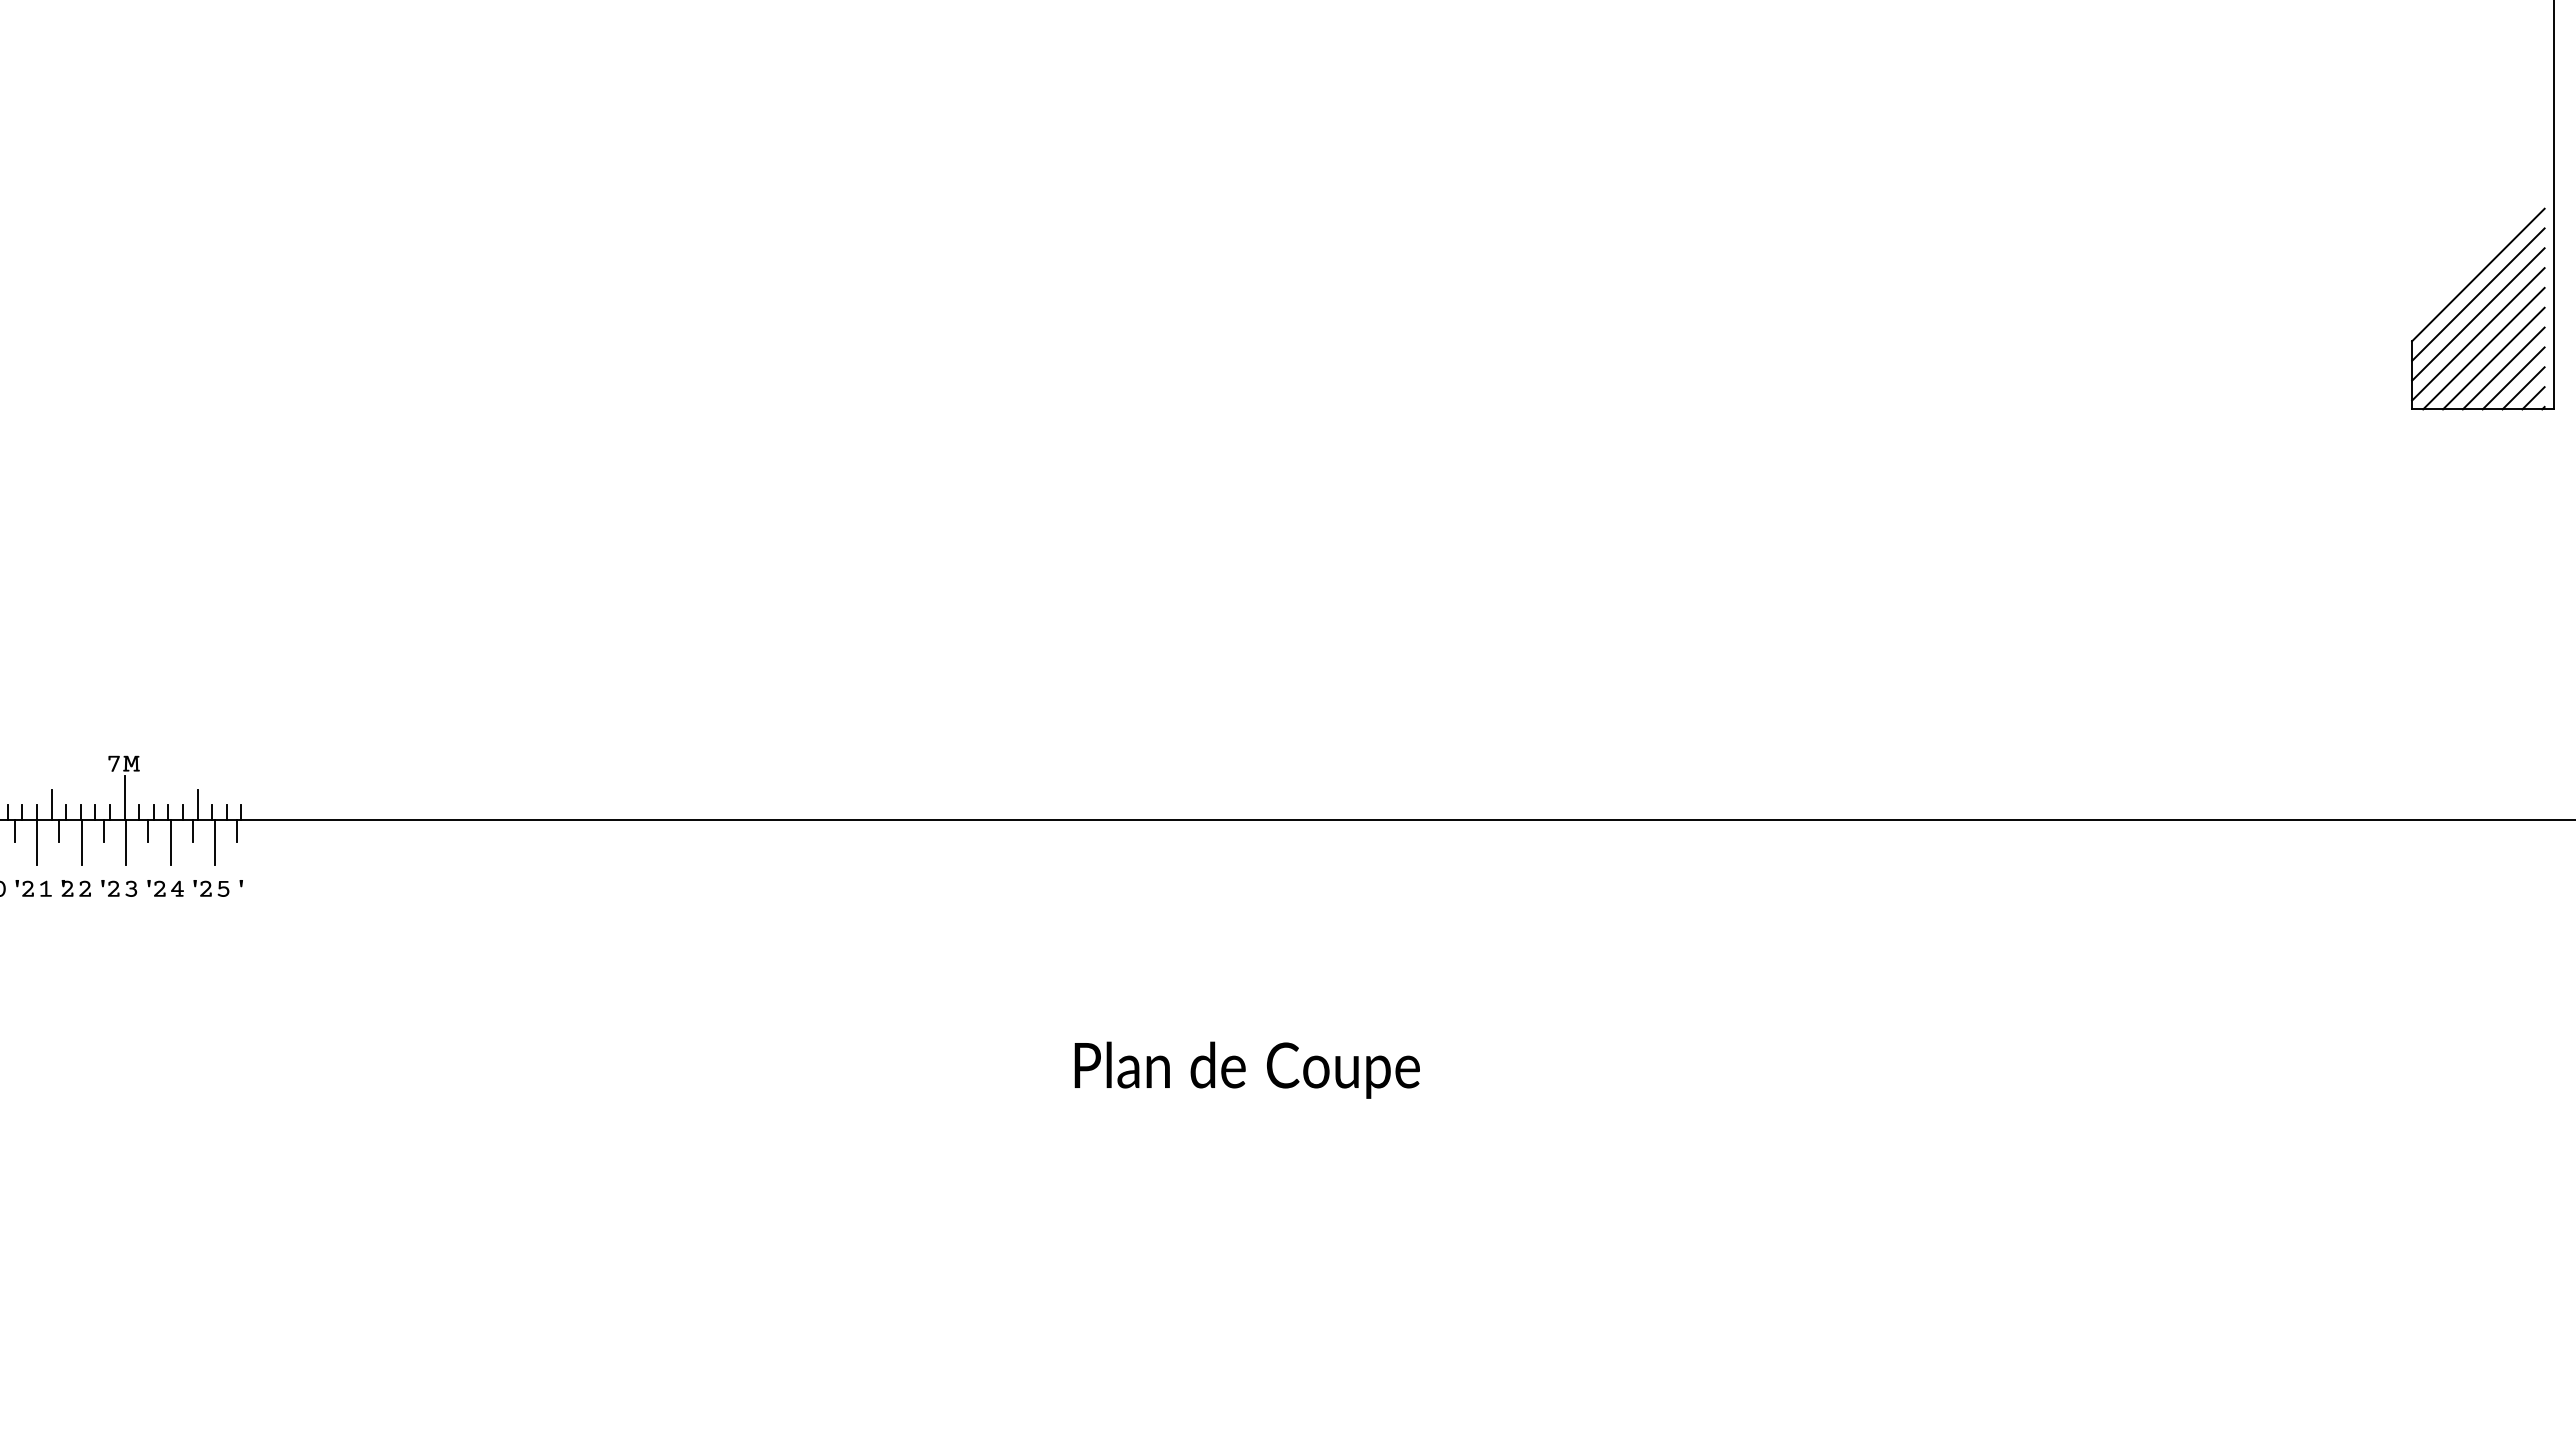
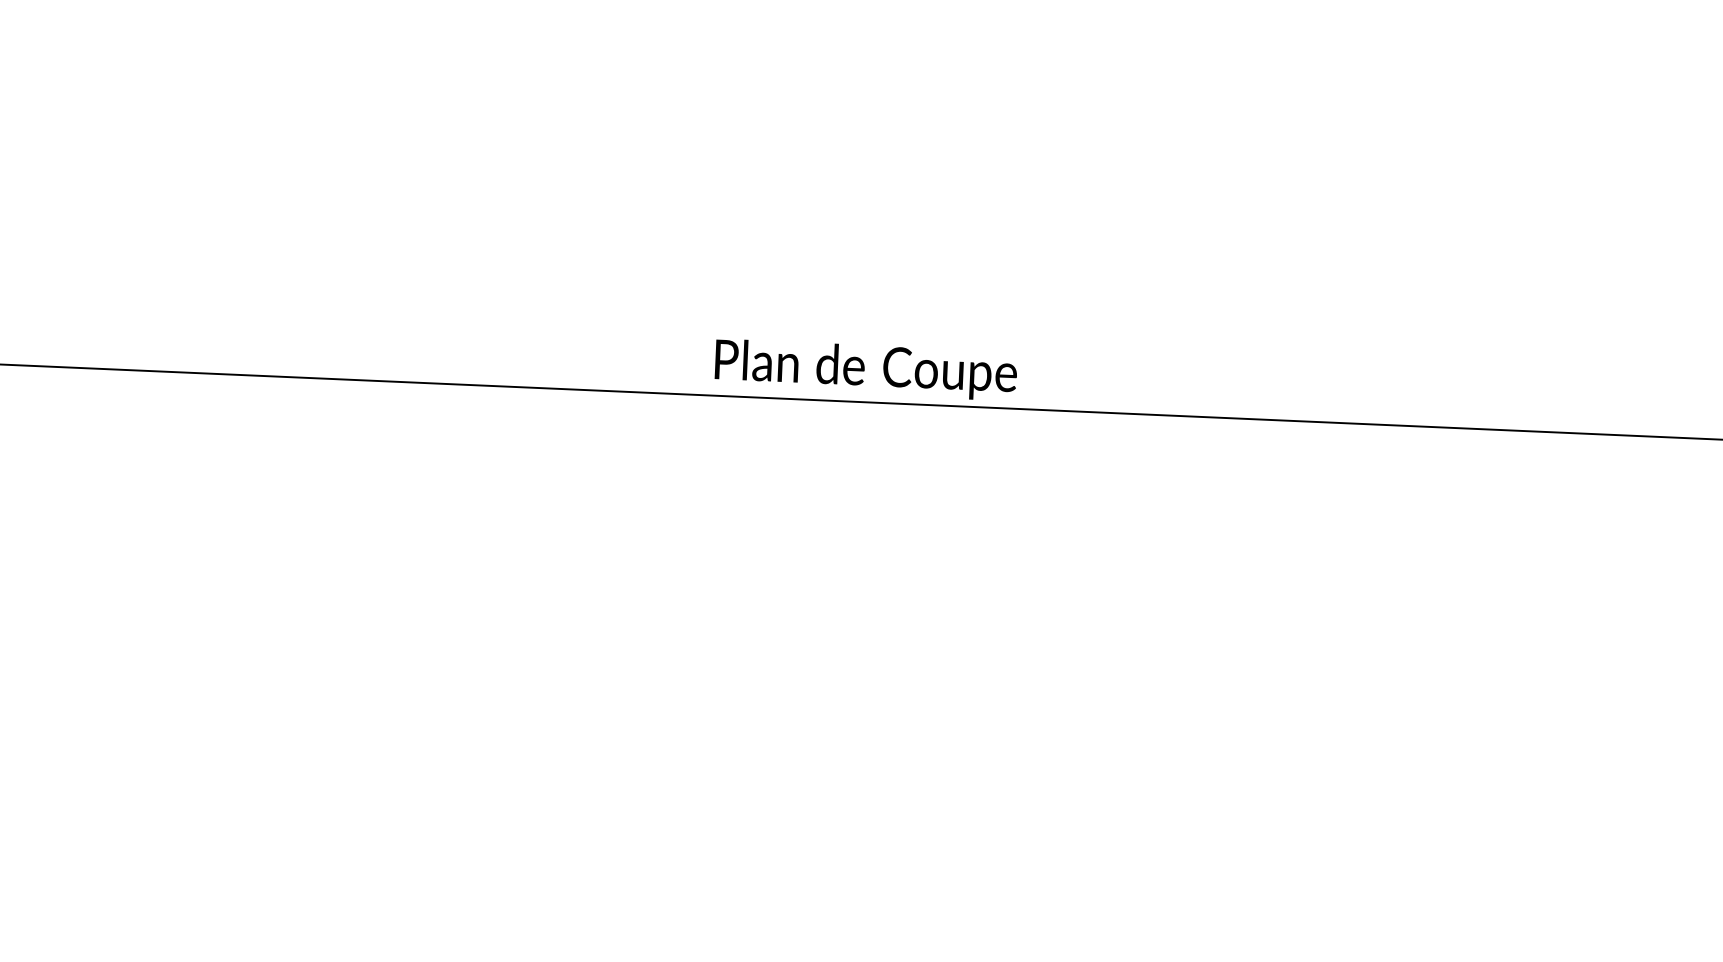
text: (1246, 1069) -> (865, 369), moved

